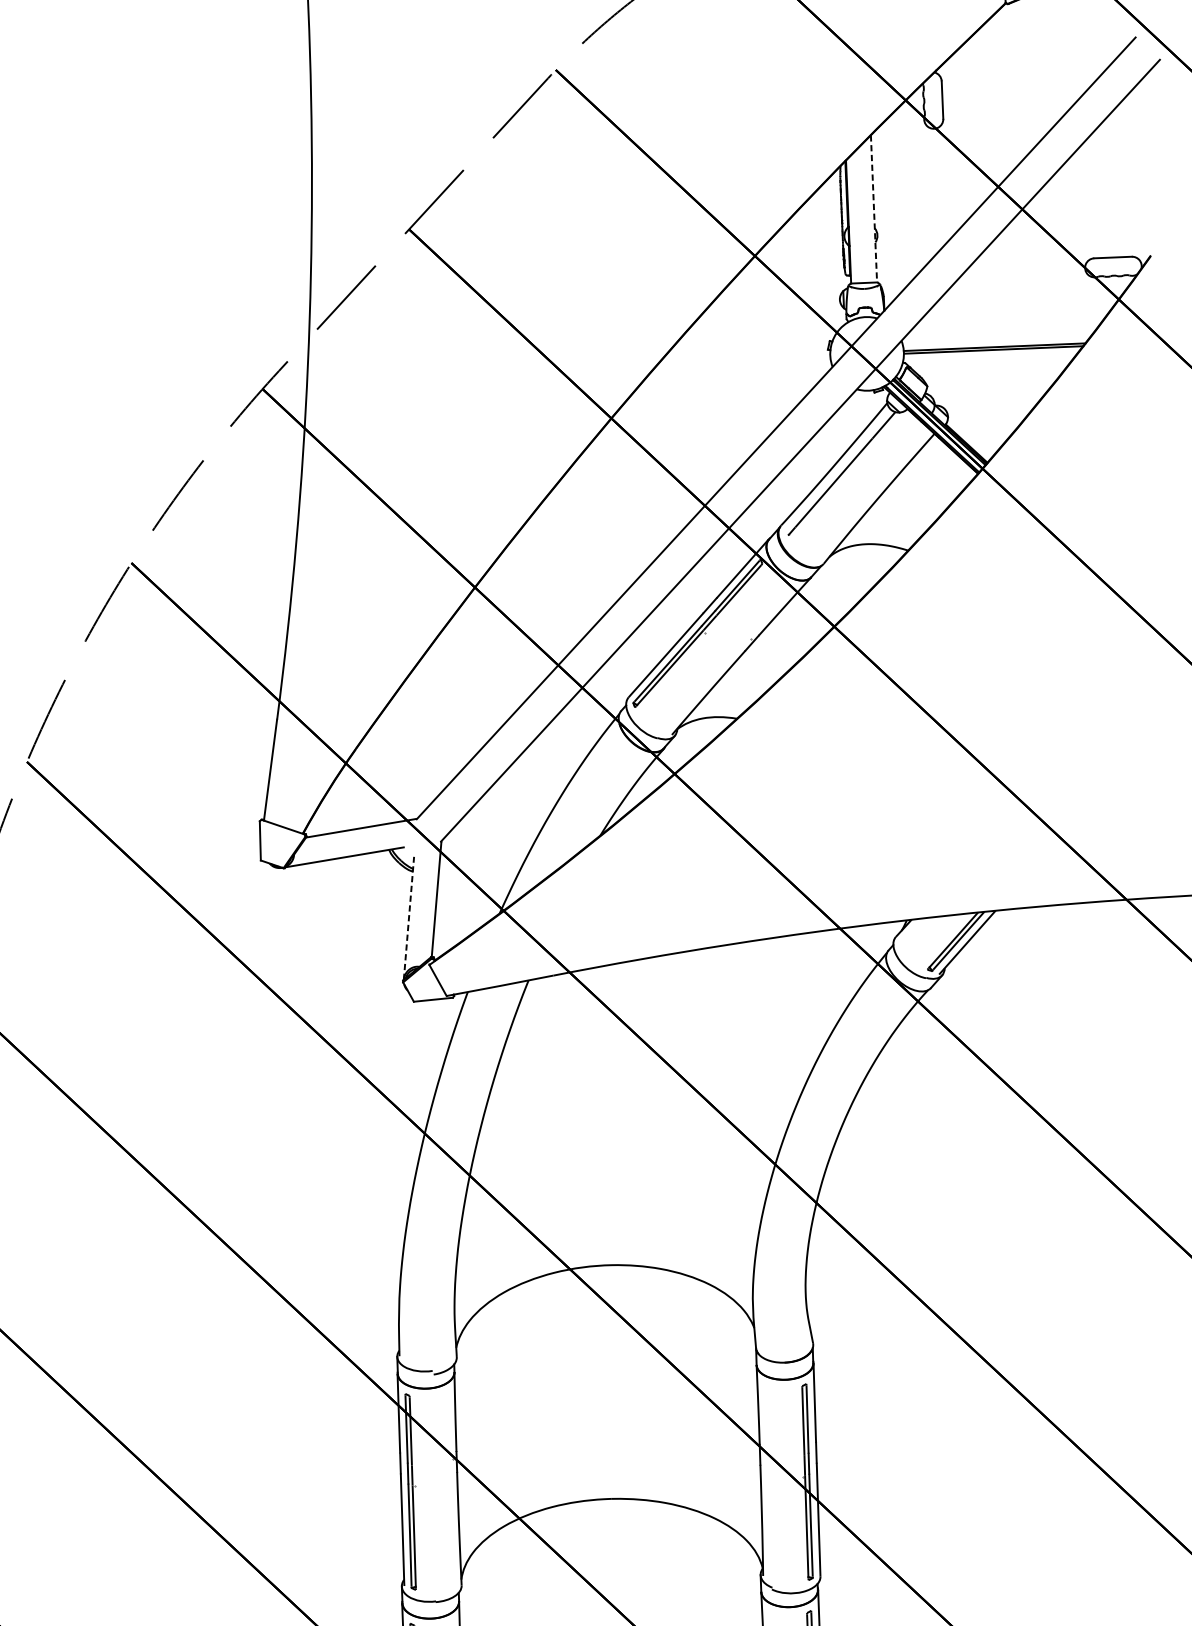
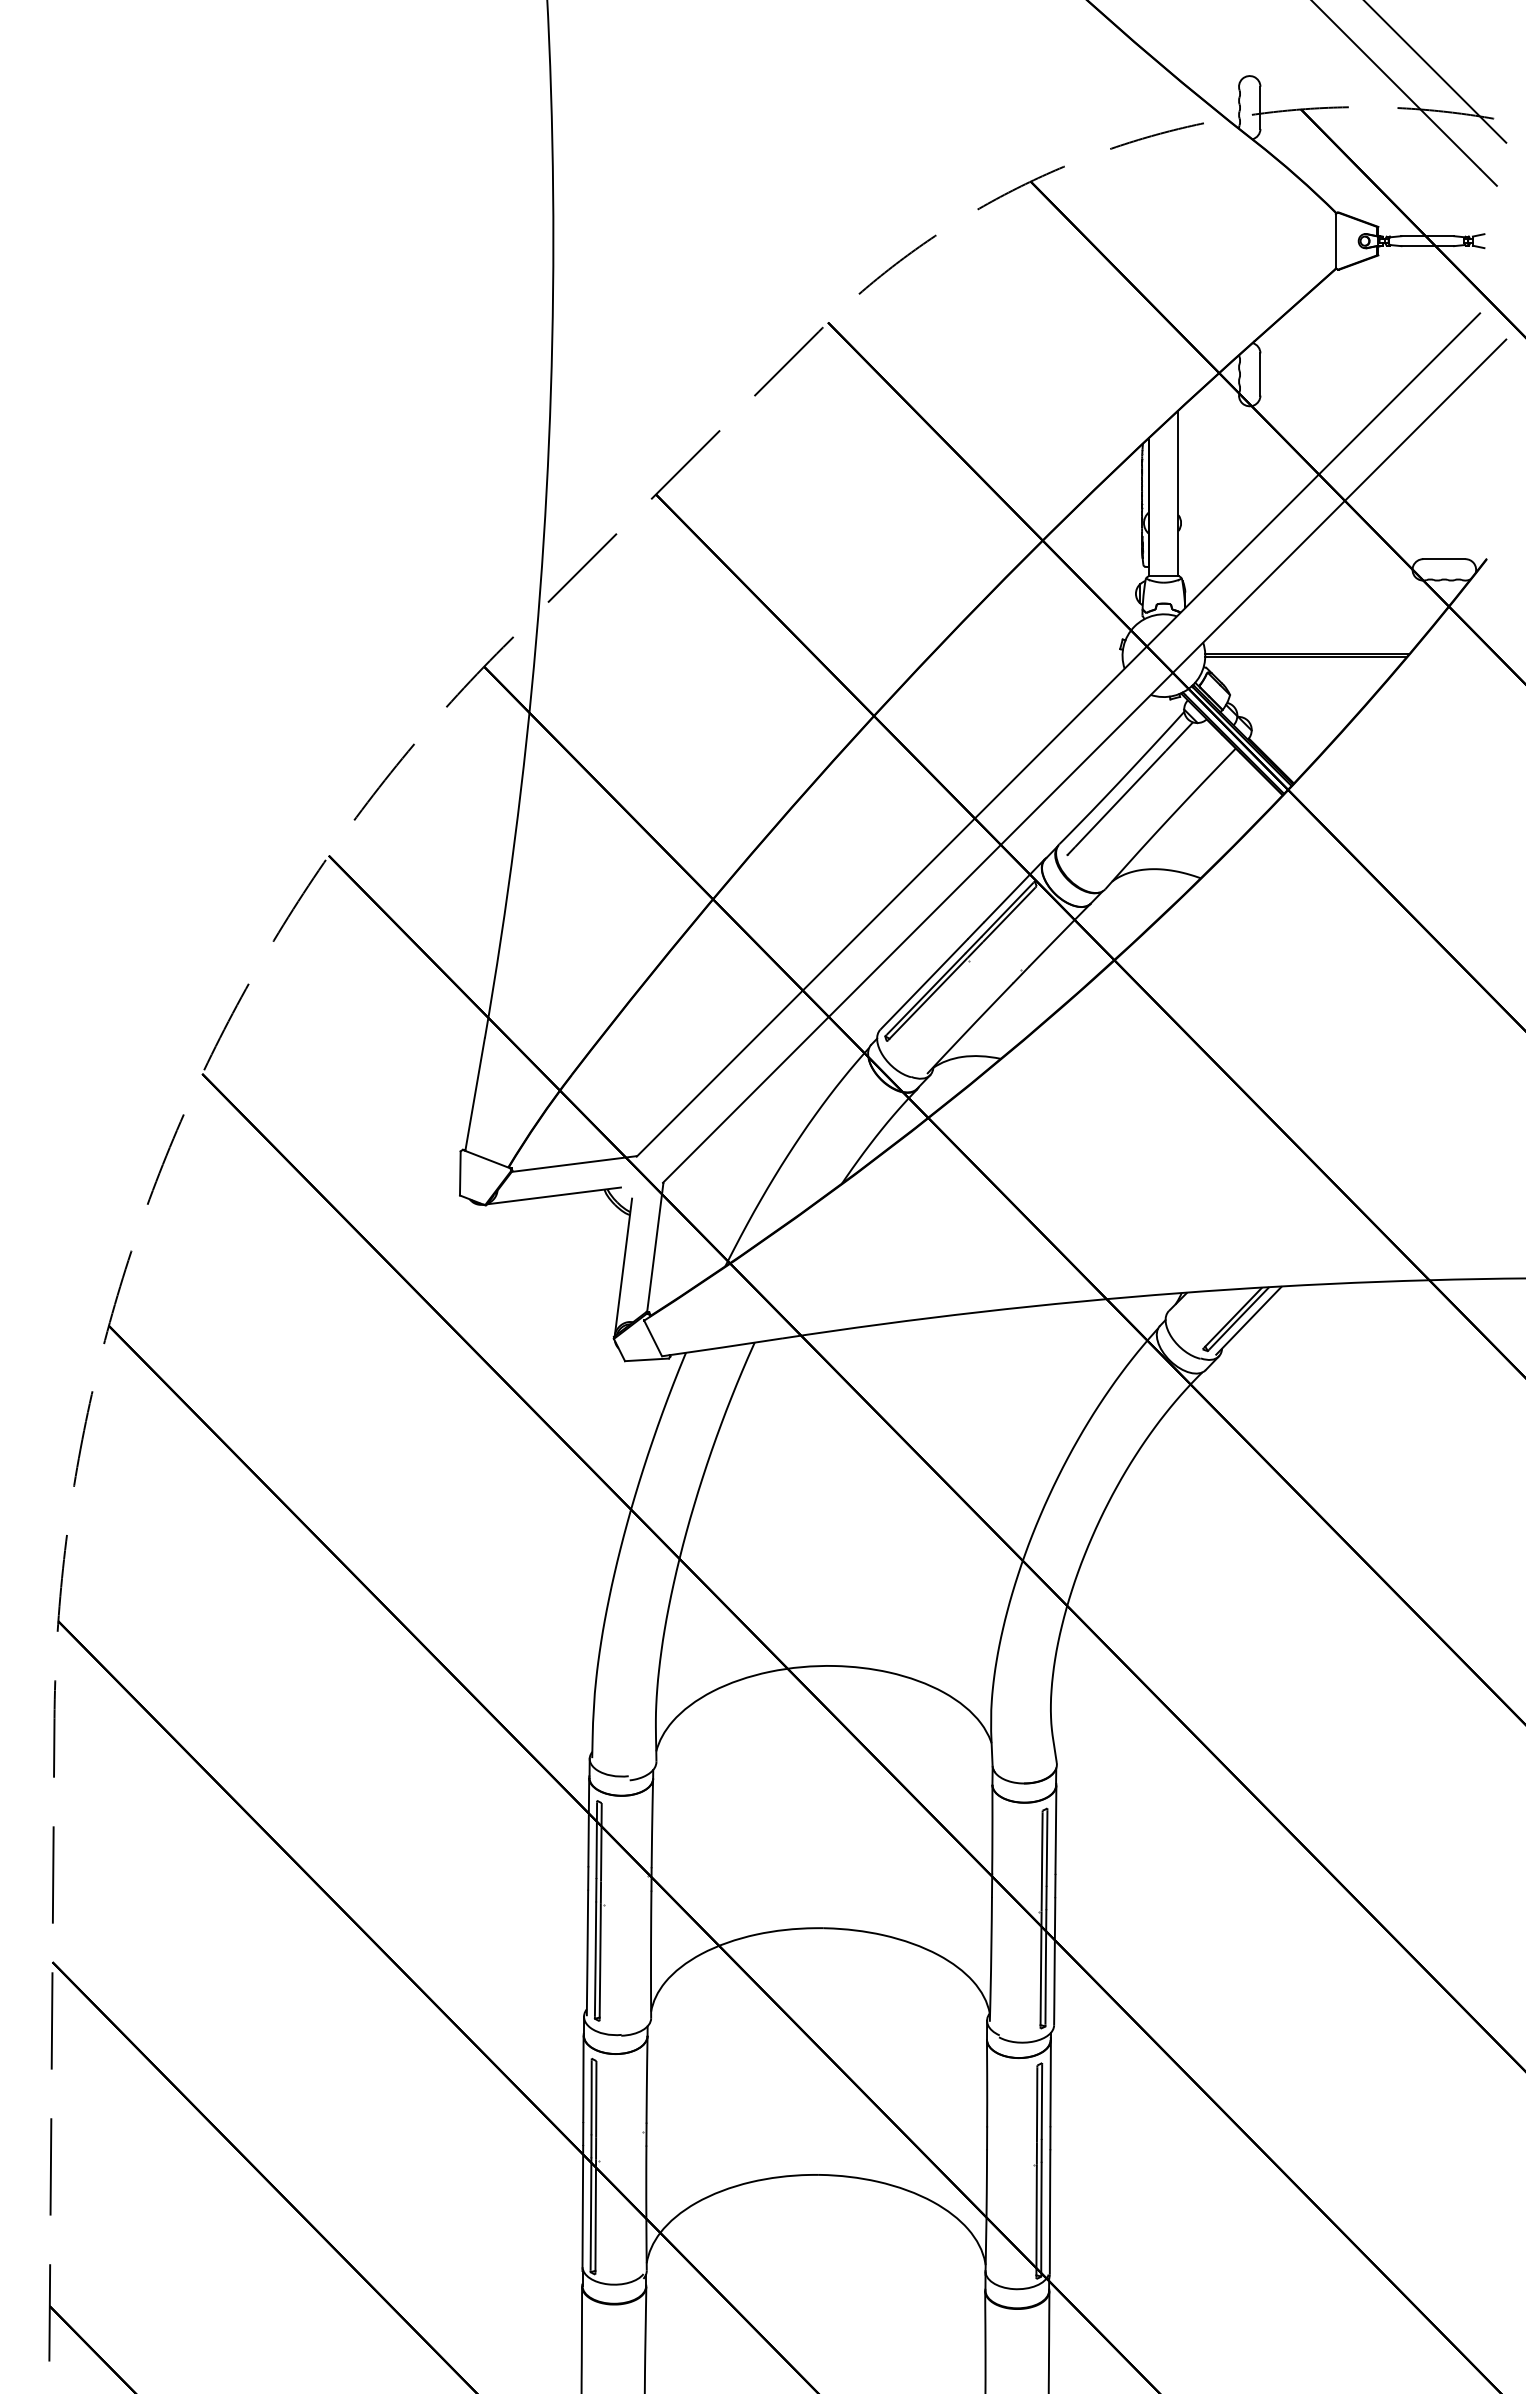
line: (874, 209) -> (1178, 493), dashed -> solid
line: (409, 917) -> (623, 1266), dashed -> solid

